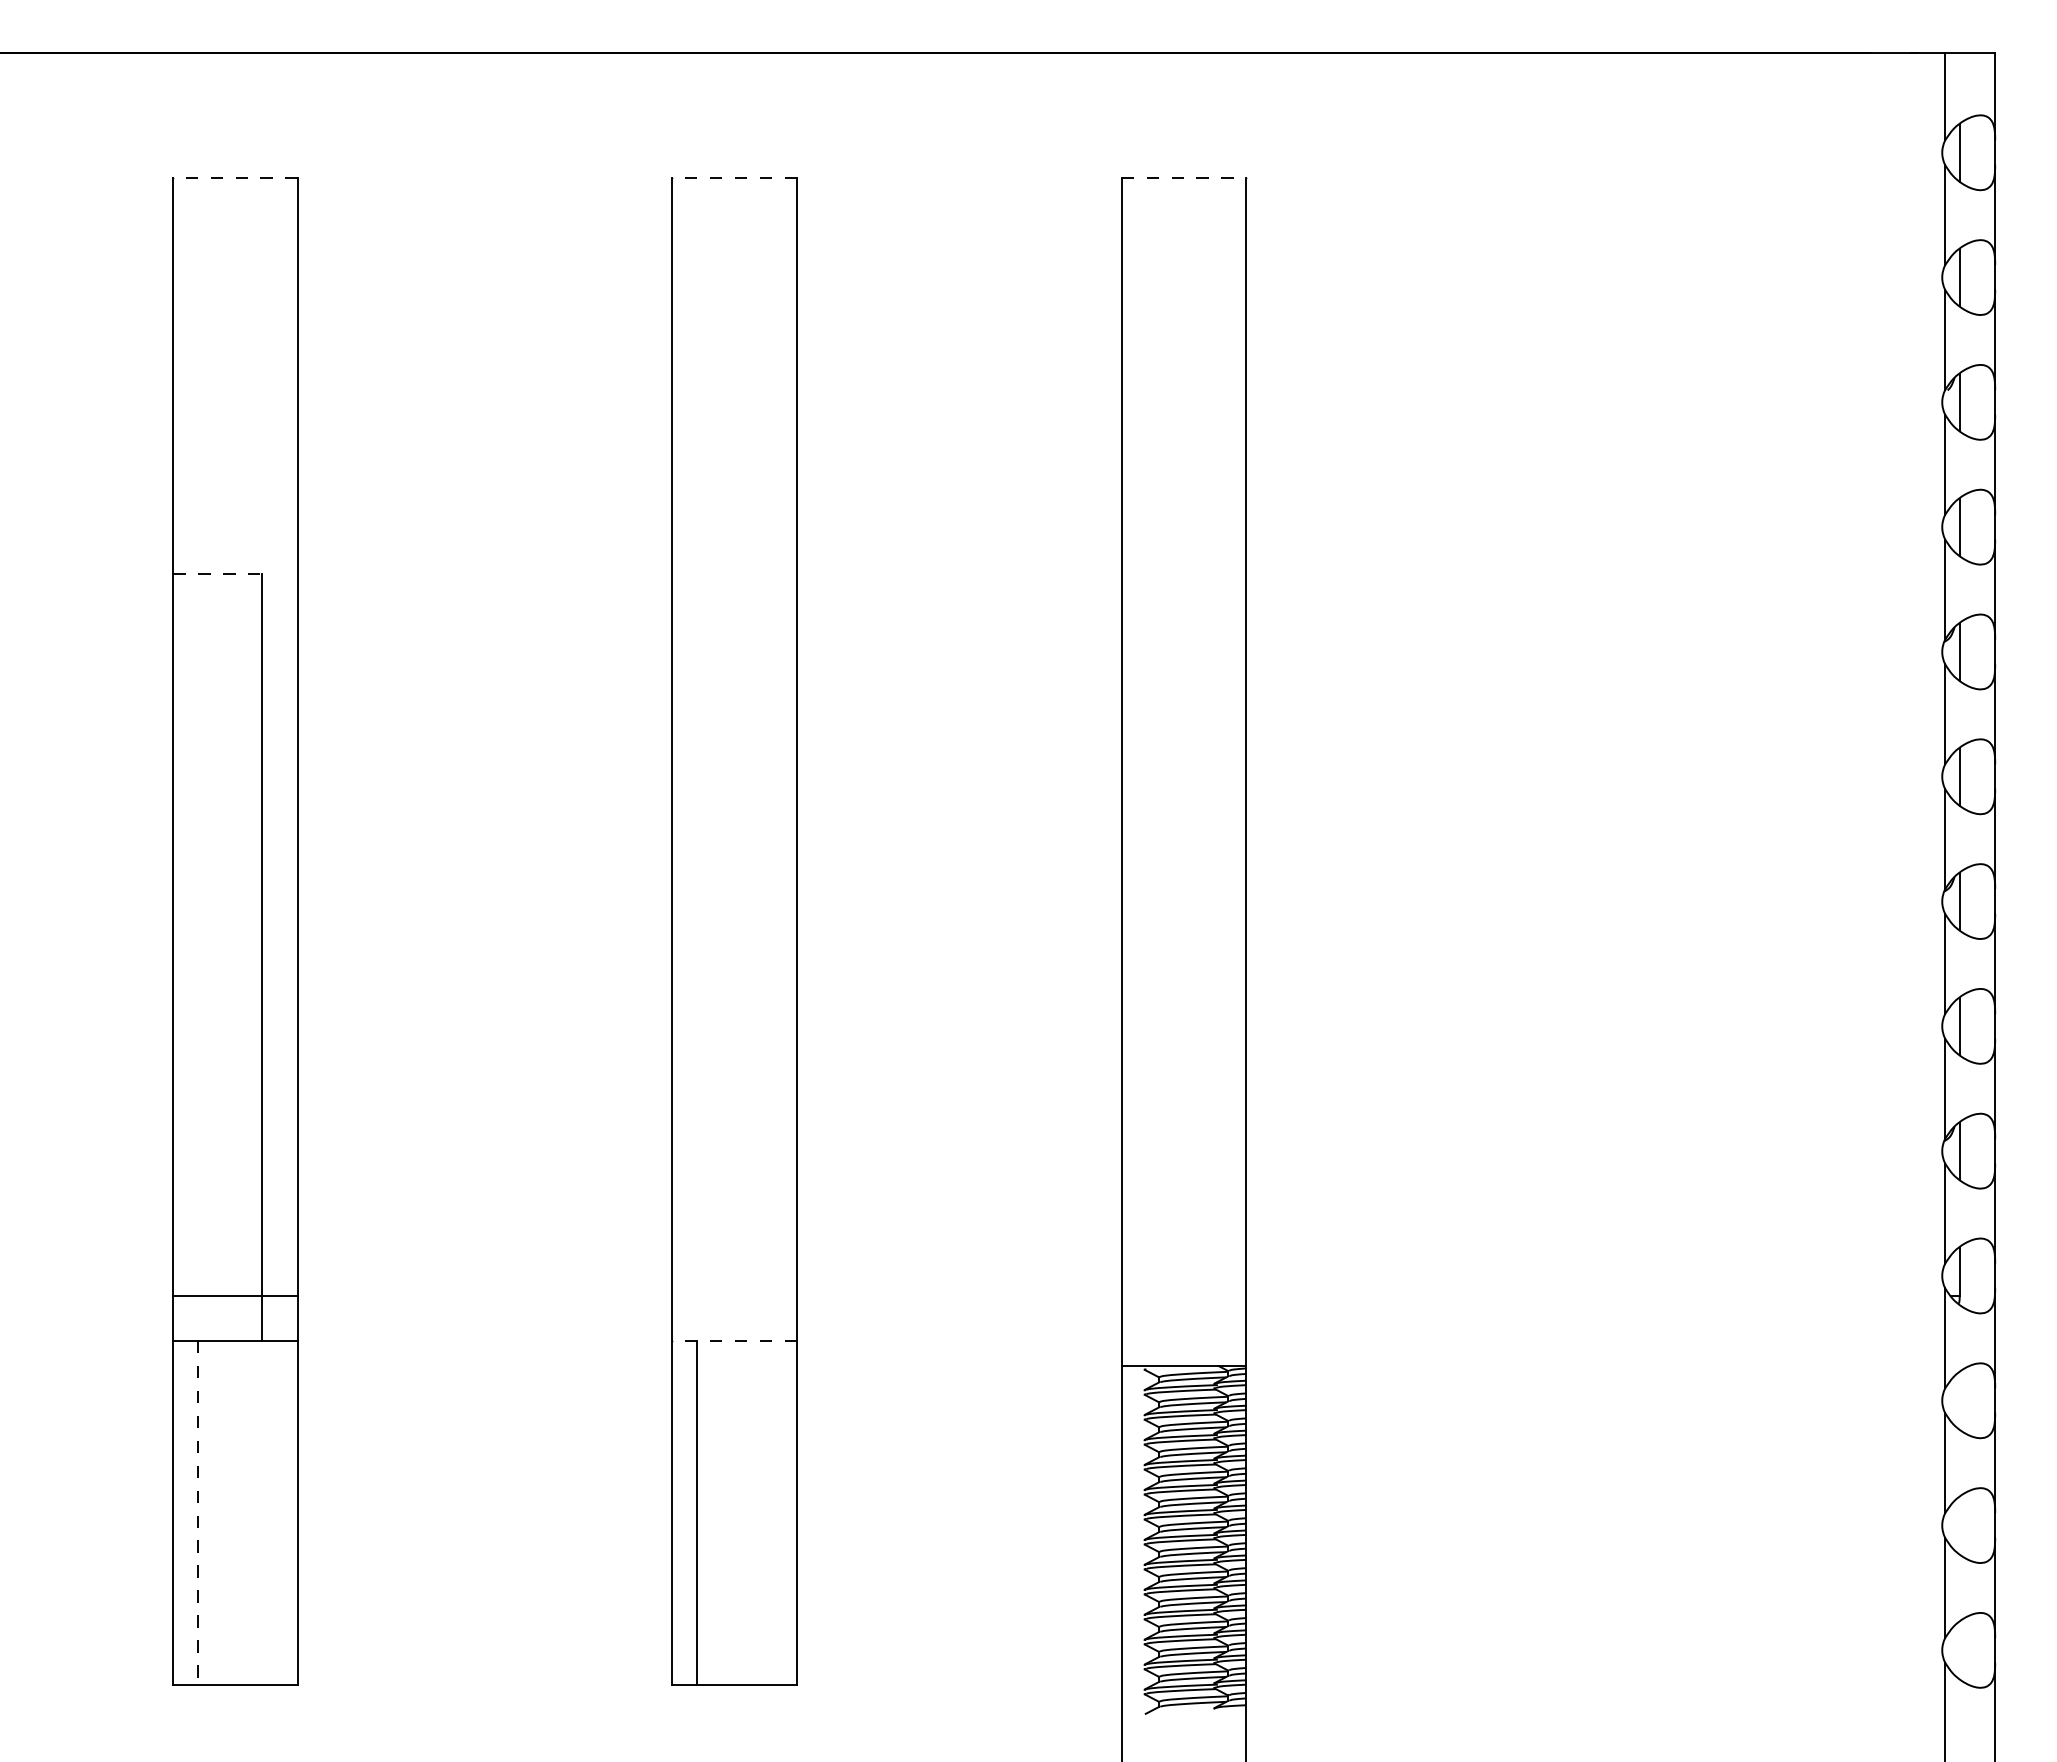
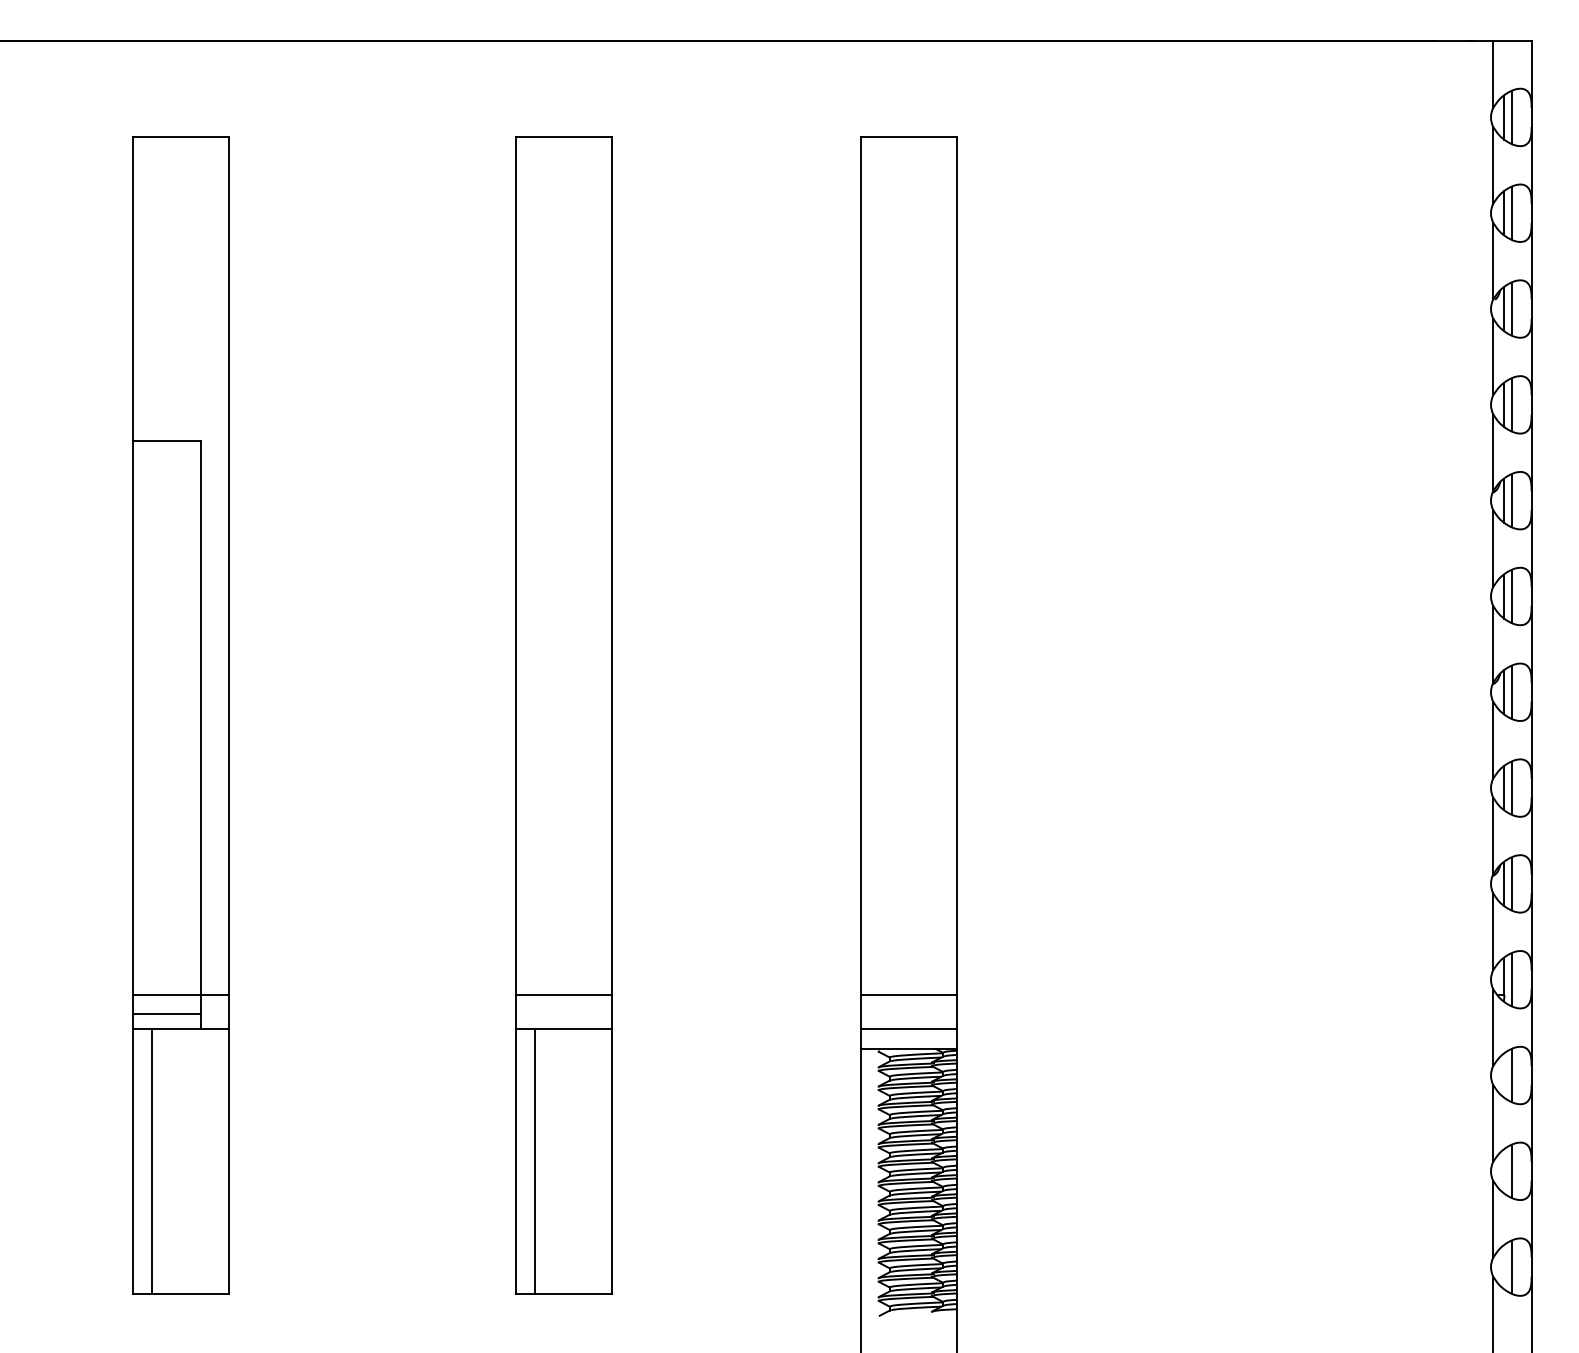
line: (1970, 152) -> (1512, 117), added
line: (235, 177) -> (180, 136), dashed -> solid
line: (734, 177) -> (563, 136), dashed -> solid
line: (1183, 177) -> (908, 136), dashed -> solid
line: (1970, 276) -> (1512, 212), added
line: (1970, 401) -> (1512, 308), added
line: (1970, 526) -> (1512, 404), added
line: (218, 574) -> (167, 441), dashed -> solid
line: (1970, 651) -> (1512, 500), added
line: (1970, 776) -> (1512, 596), added
line: (1970, 900) -> (1512, 691), added
line: (1970, 1025) -> (1512, 787), added
line: (1970, 1150) -> (1512, 883), added
line: (1970, 1275) -> (1512, 979), added
line: (734, 1295) -> (563, 994), added
line: (1183, 1295) -> (908, 994), added
line: (216, 1321) -> (166, 1014), added
line: (734, 1340) -> (563, 1029), dashed -> solid
line: (1183, 1340) -> (908, 1029), added
line: (1970, 1400) -> (1512, 1075), added
line: (197, 1514) -> (151, 1162), dashed -> solid
line: (1970, 1524) -> (1512, 1170), added
line: (1970, 1649) -> (1512, 1266), added

